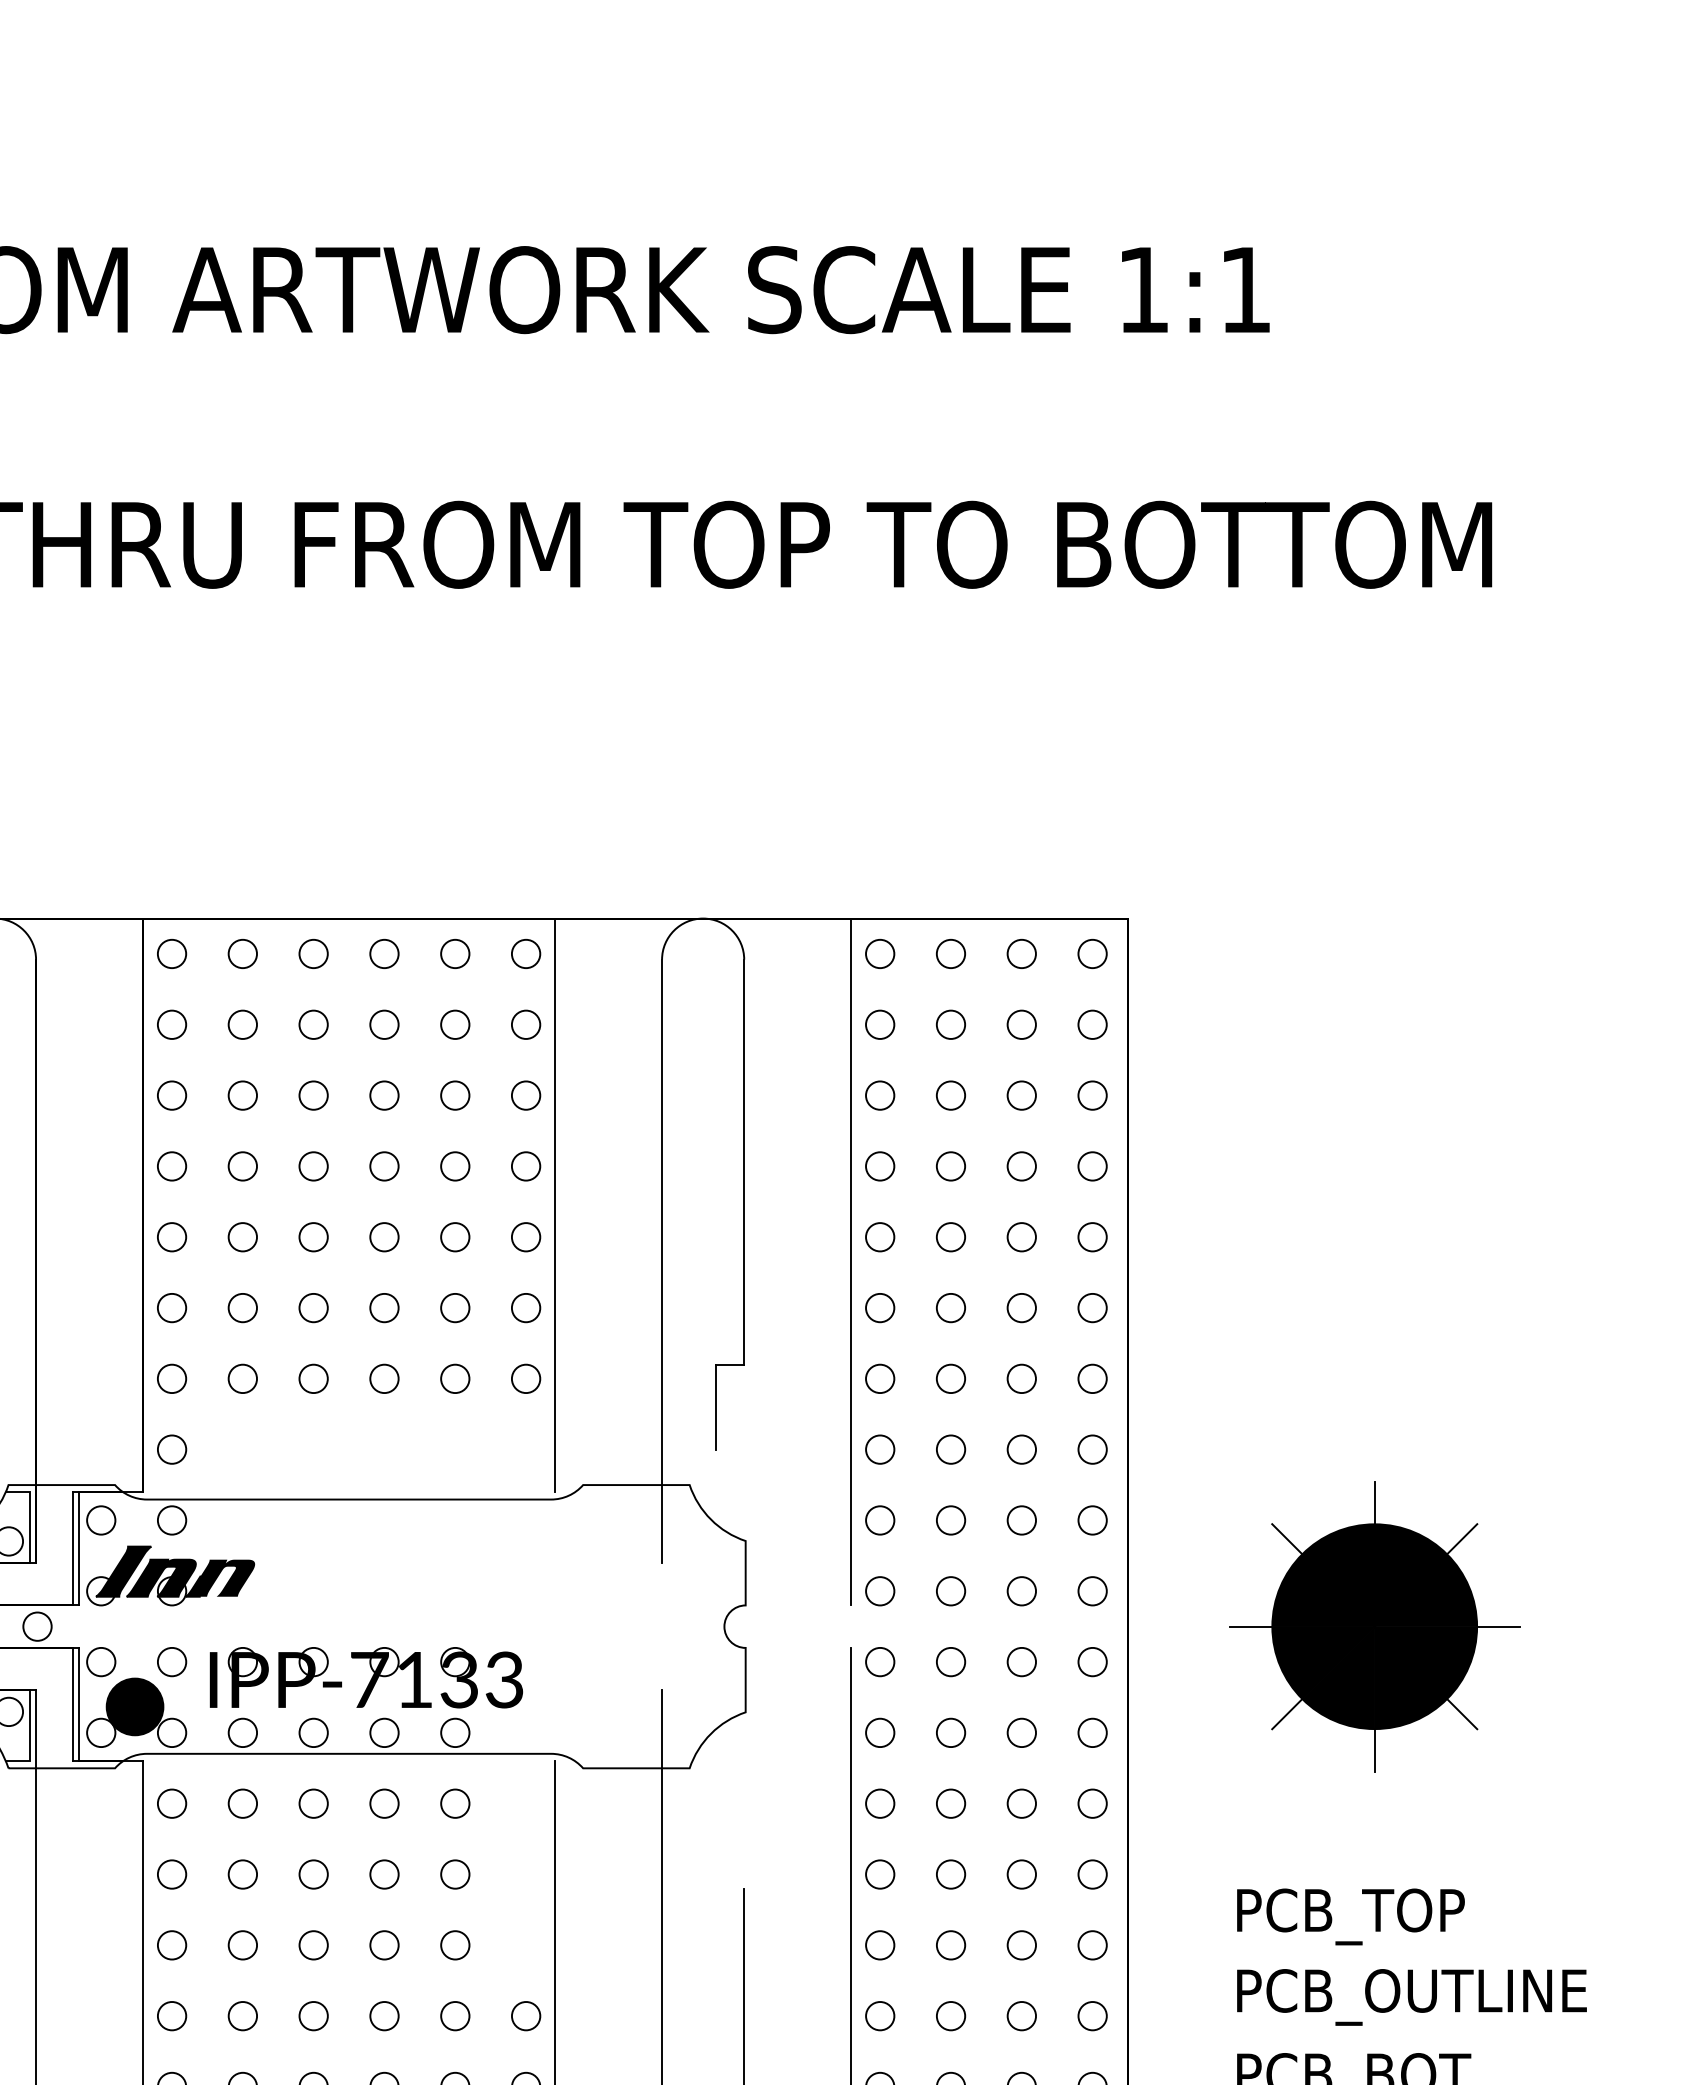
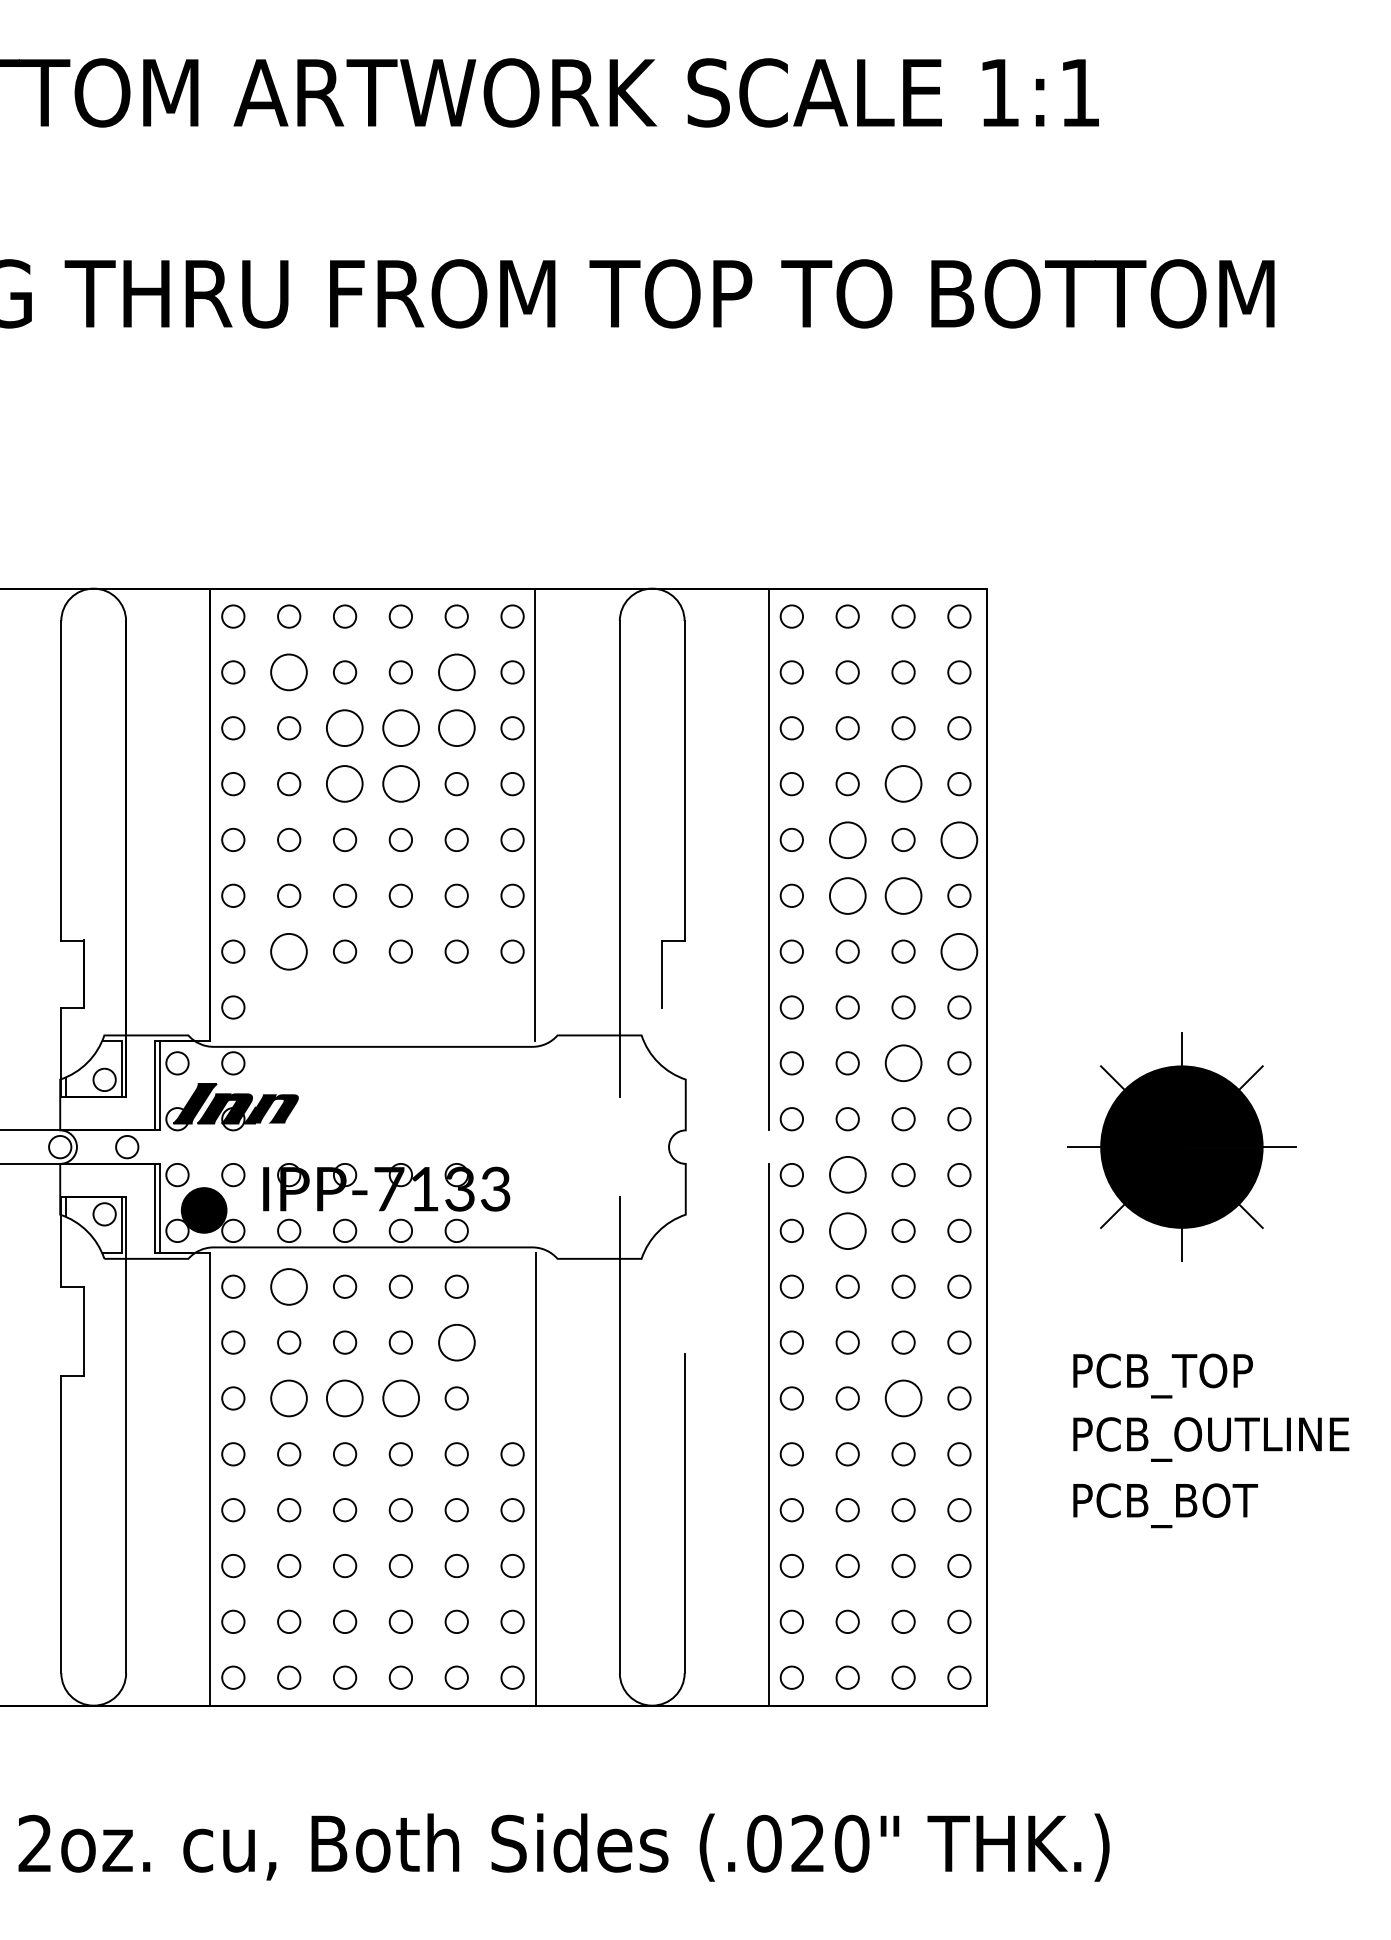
circle: (243, 1024) -> (289, 672), size x1.6
circle: (454, 1024) -> (456, 672), size x1.6
circle: (314, 1095) -> (345, 728), size x1.6
circle: (383, 1095) -> (400, 728), size x1.6
circle: (454, 1095) -> (456, 728), size x1.6
circle: (314, 1166) -> (345, 784), size x1.6
circle: (383, 1166) -> (400, 784), size x1.6
circle: (1021, 1166) -> (903, 784), size x1.6
circle: (950, 1236) -> (847, 839), size x1.6
circle: (1092, 1236) -> (959, 839), size x1.6
circle: (950, 1307) -> (847, 895), size x1.6
circle: (1021, 1307) -> (903, 895), size x1.6
circle: (243, 1378) -> (289, 951), size x1.6
circle: (1092, 1378) -> (959, 951), size x1.6
circle: (1021, 1520) -> (903, 1063), size x1.6
circle: (950, 1662) -> (847, 1175), size x1.6
circle: (950, 1732) -> (847, 1230), size x1.6
circle: (243, 1803) -> (289, 1286), size x1.6
circle: (454, 1874) -> (456, 1342), size x1.6
circle: (243, 1945) -> (289, 1398), size x1.6
circle: (314, 1945) -> (345, 1398), size x1.6
circle: (383, 1945) -> (400, 1398), size x1.6
circle: (1021, 1945) -> (903, 1398), size x1.6

